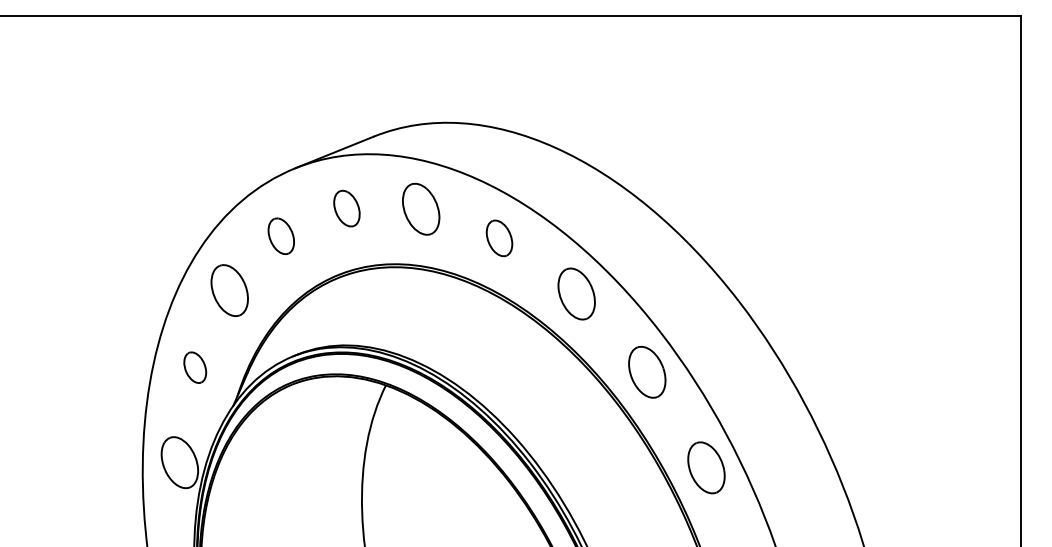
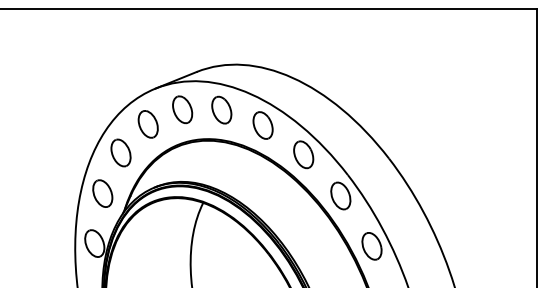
part: (346, 207) -> (182, 109), size x1.43
part: (280, 236) -> (147, 124), size x1.43
part: (498, 238) -> (262, 125), size x1.43
part: (194, 367) -> (102, 193), size x1.67

